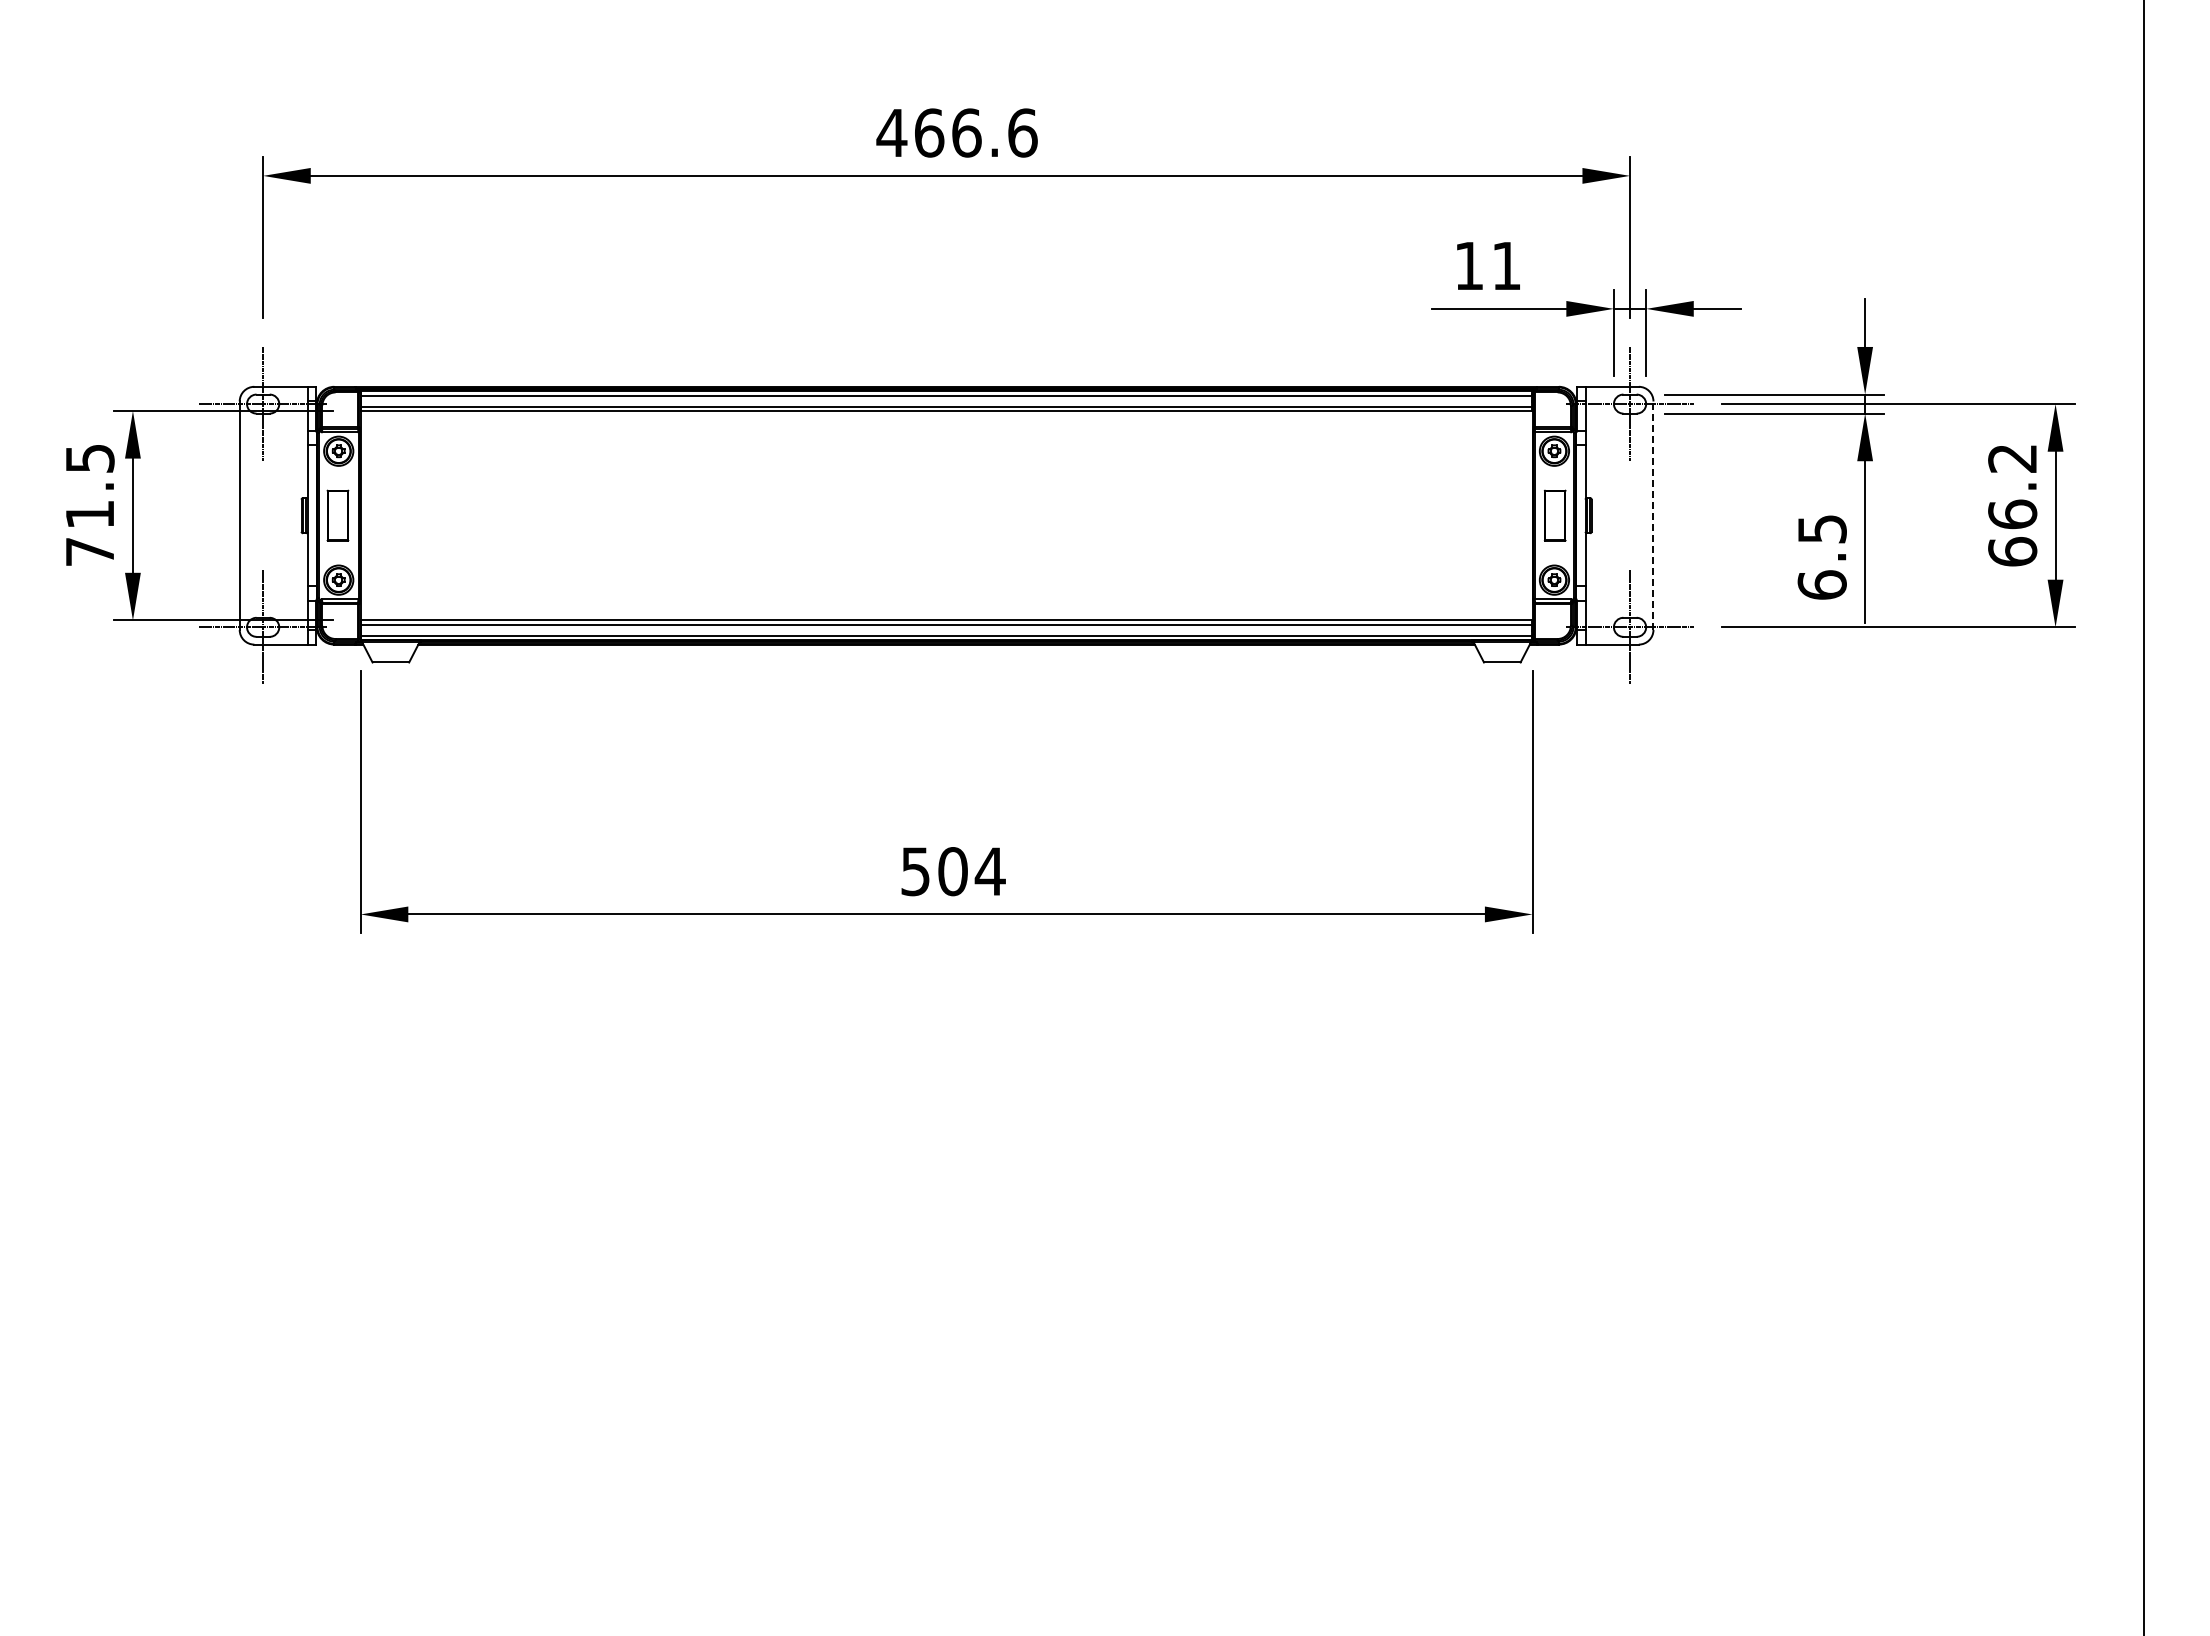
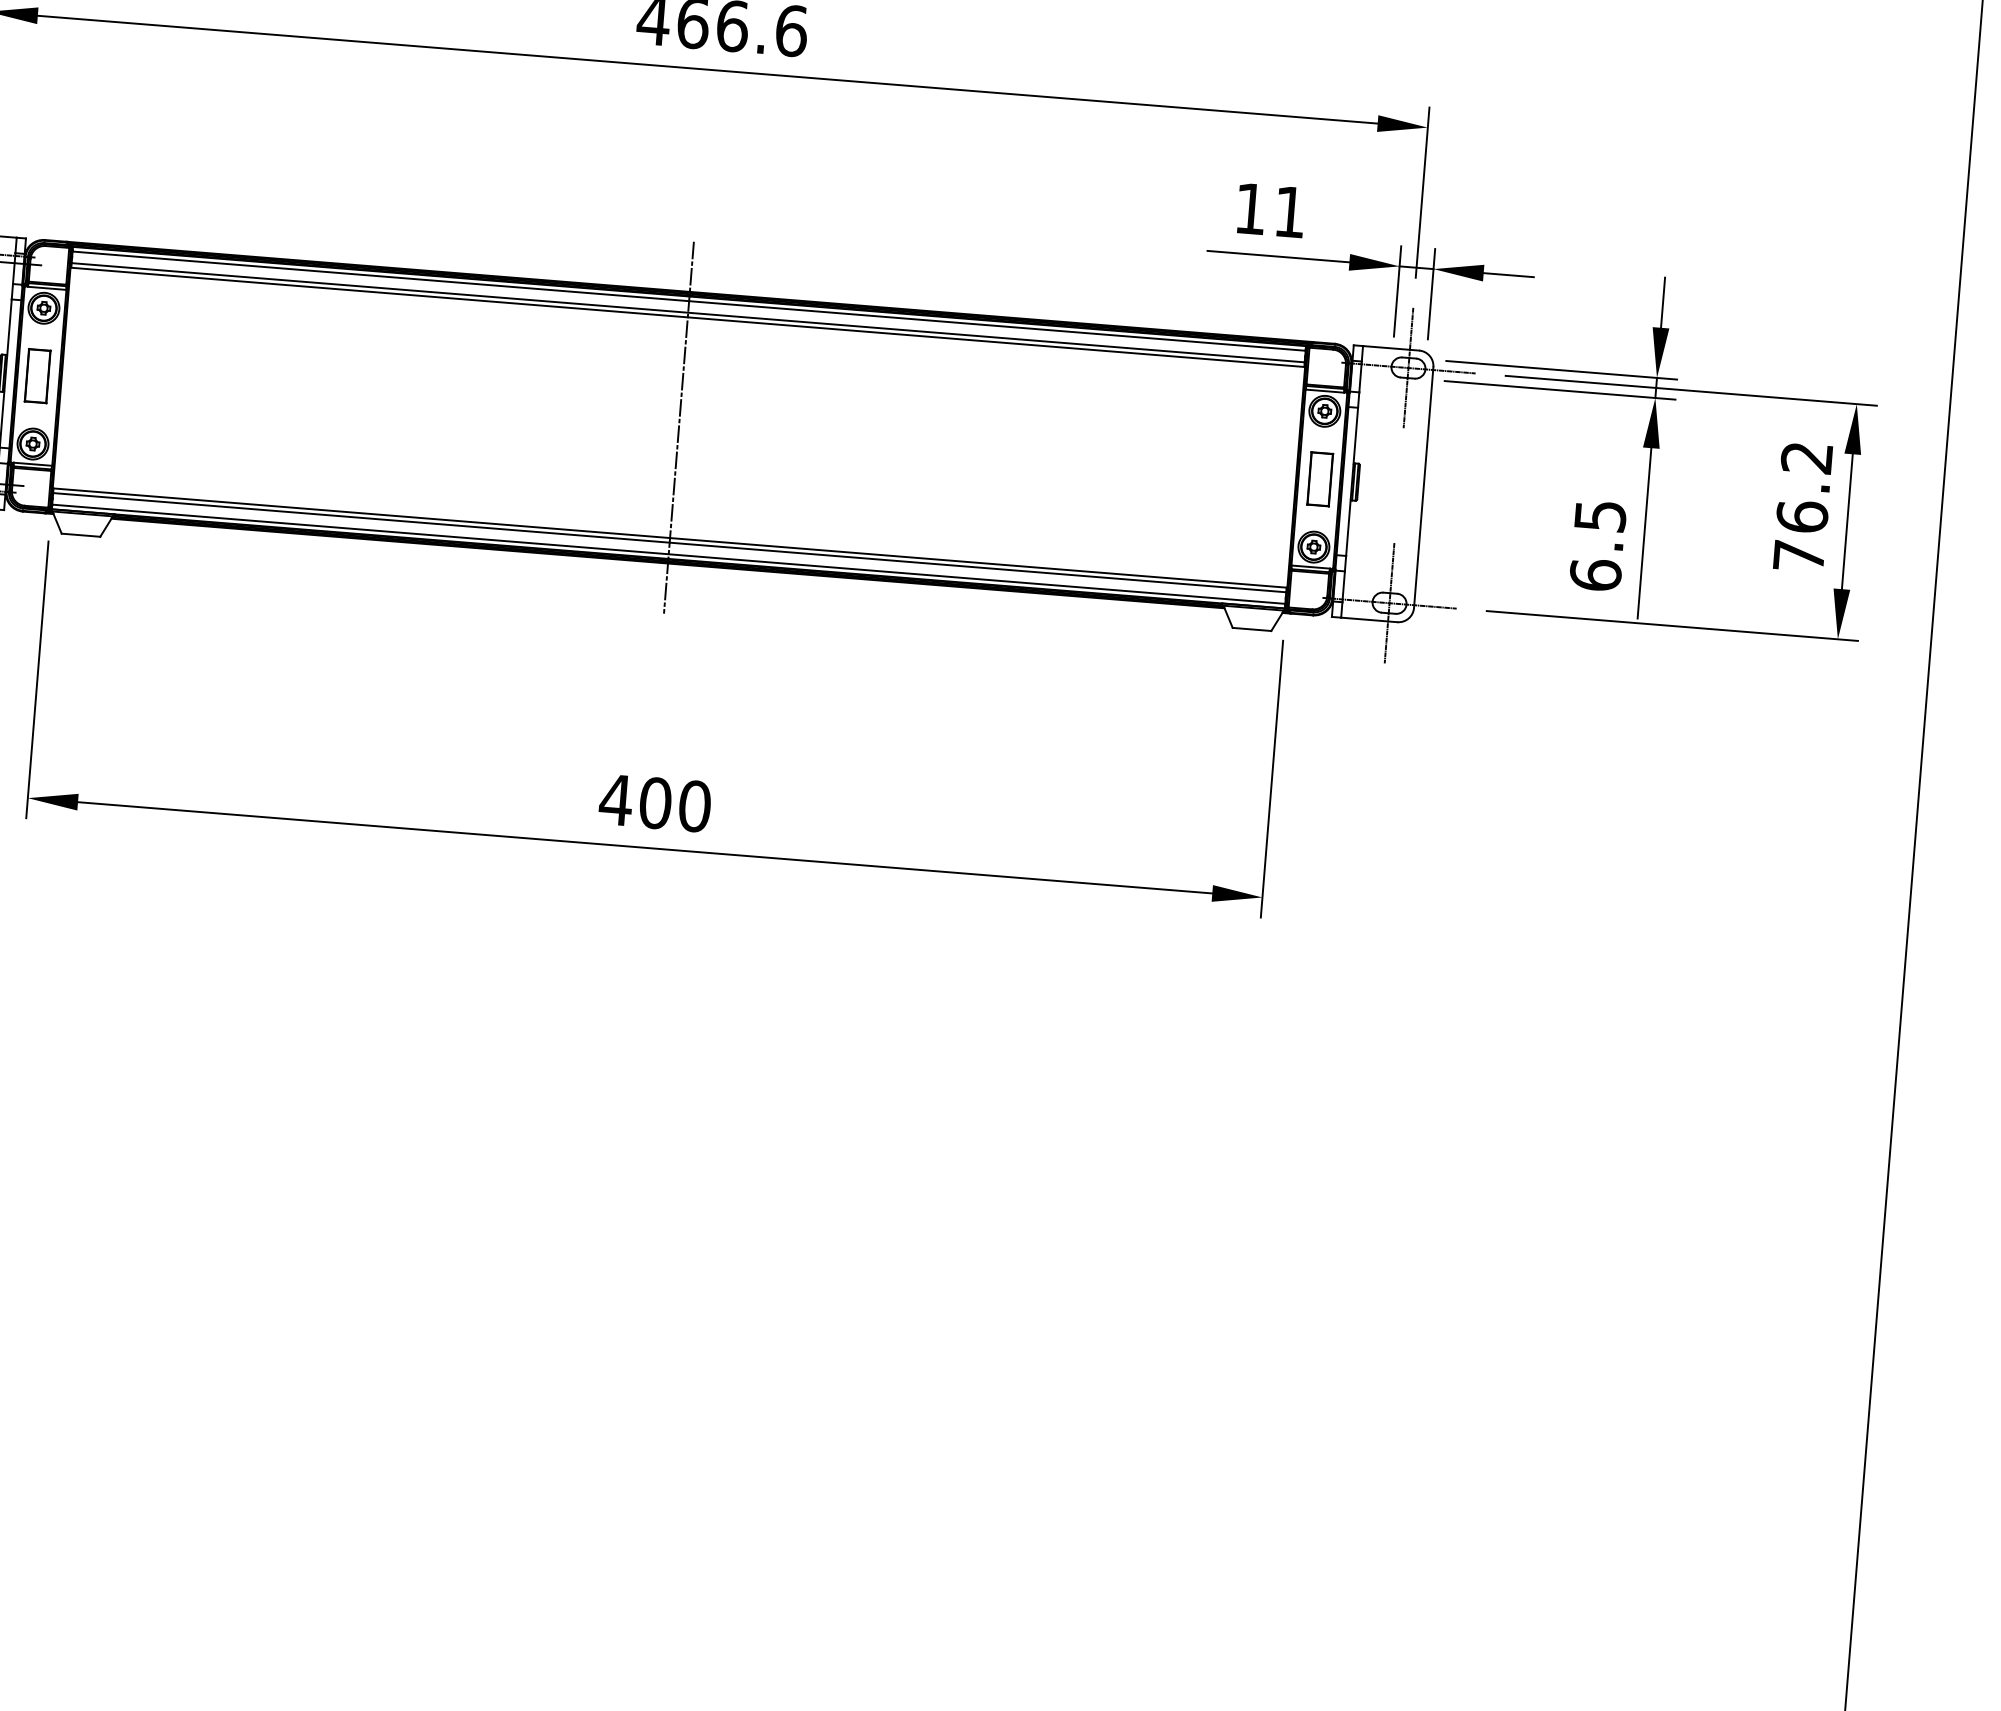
line: (946, 515) -> (678, 427), added
line: (1653, 515) -> (1423, 487), dashed -> solid
text: (2012, 551) -> (1798, 555), 66.2 -> 76.2
text: (952, 871) -> (655, 803), 504 -> 400

